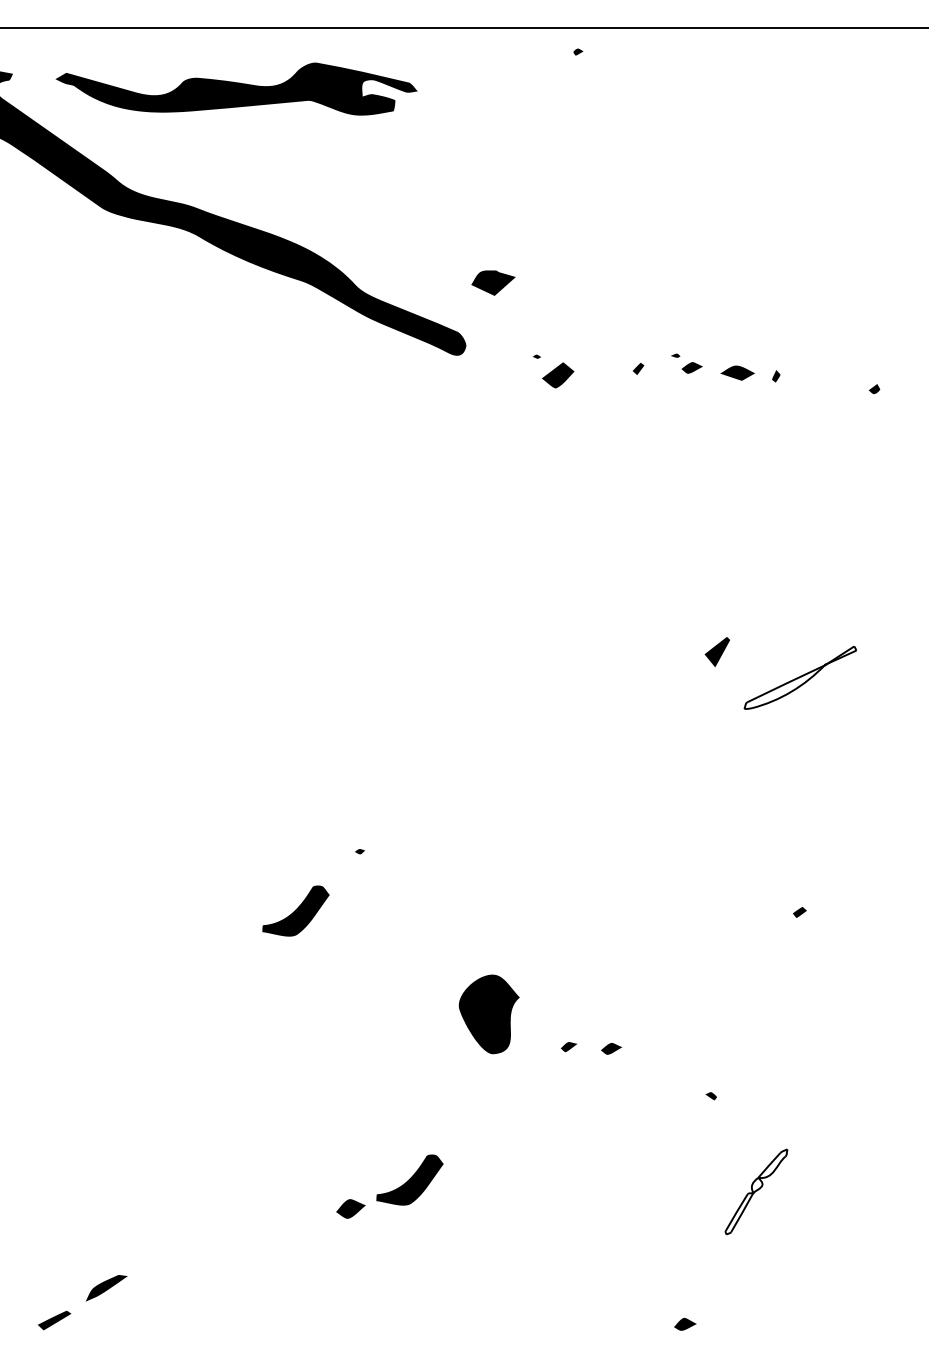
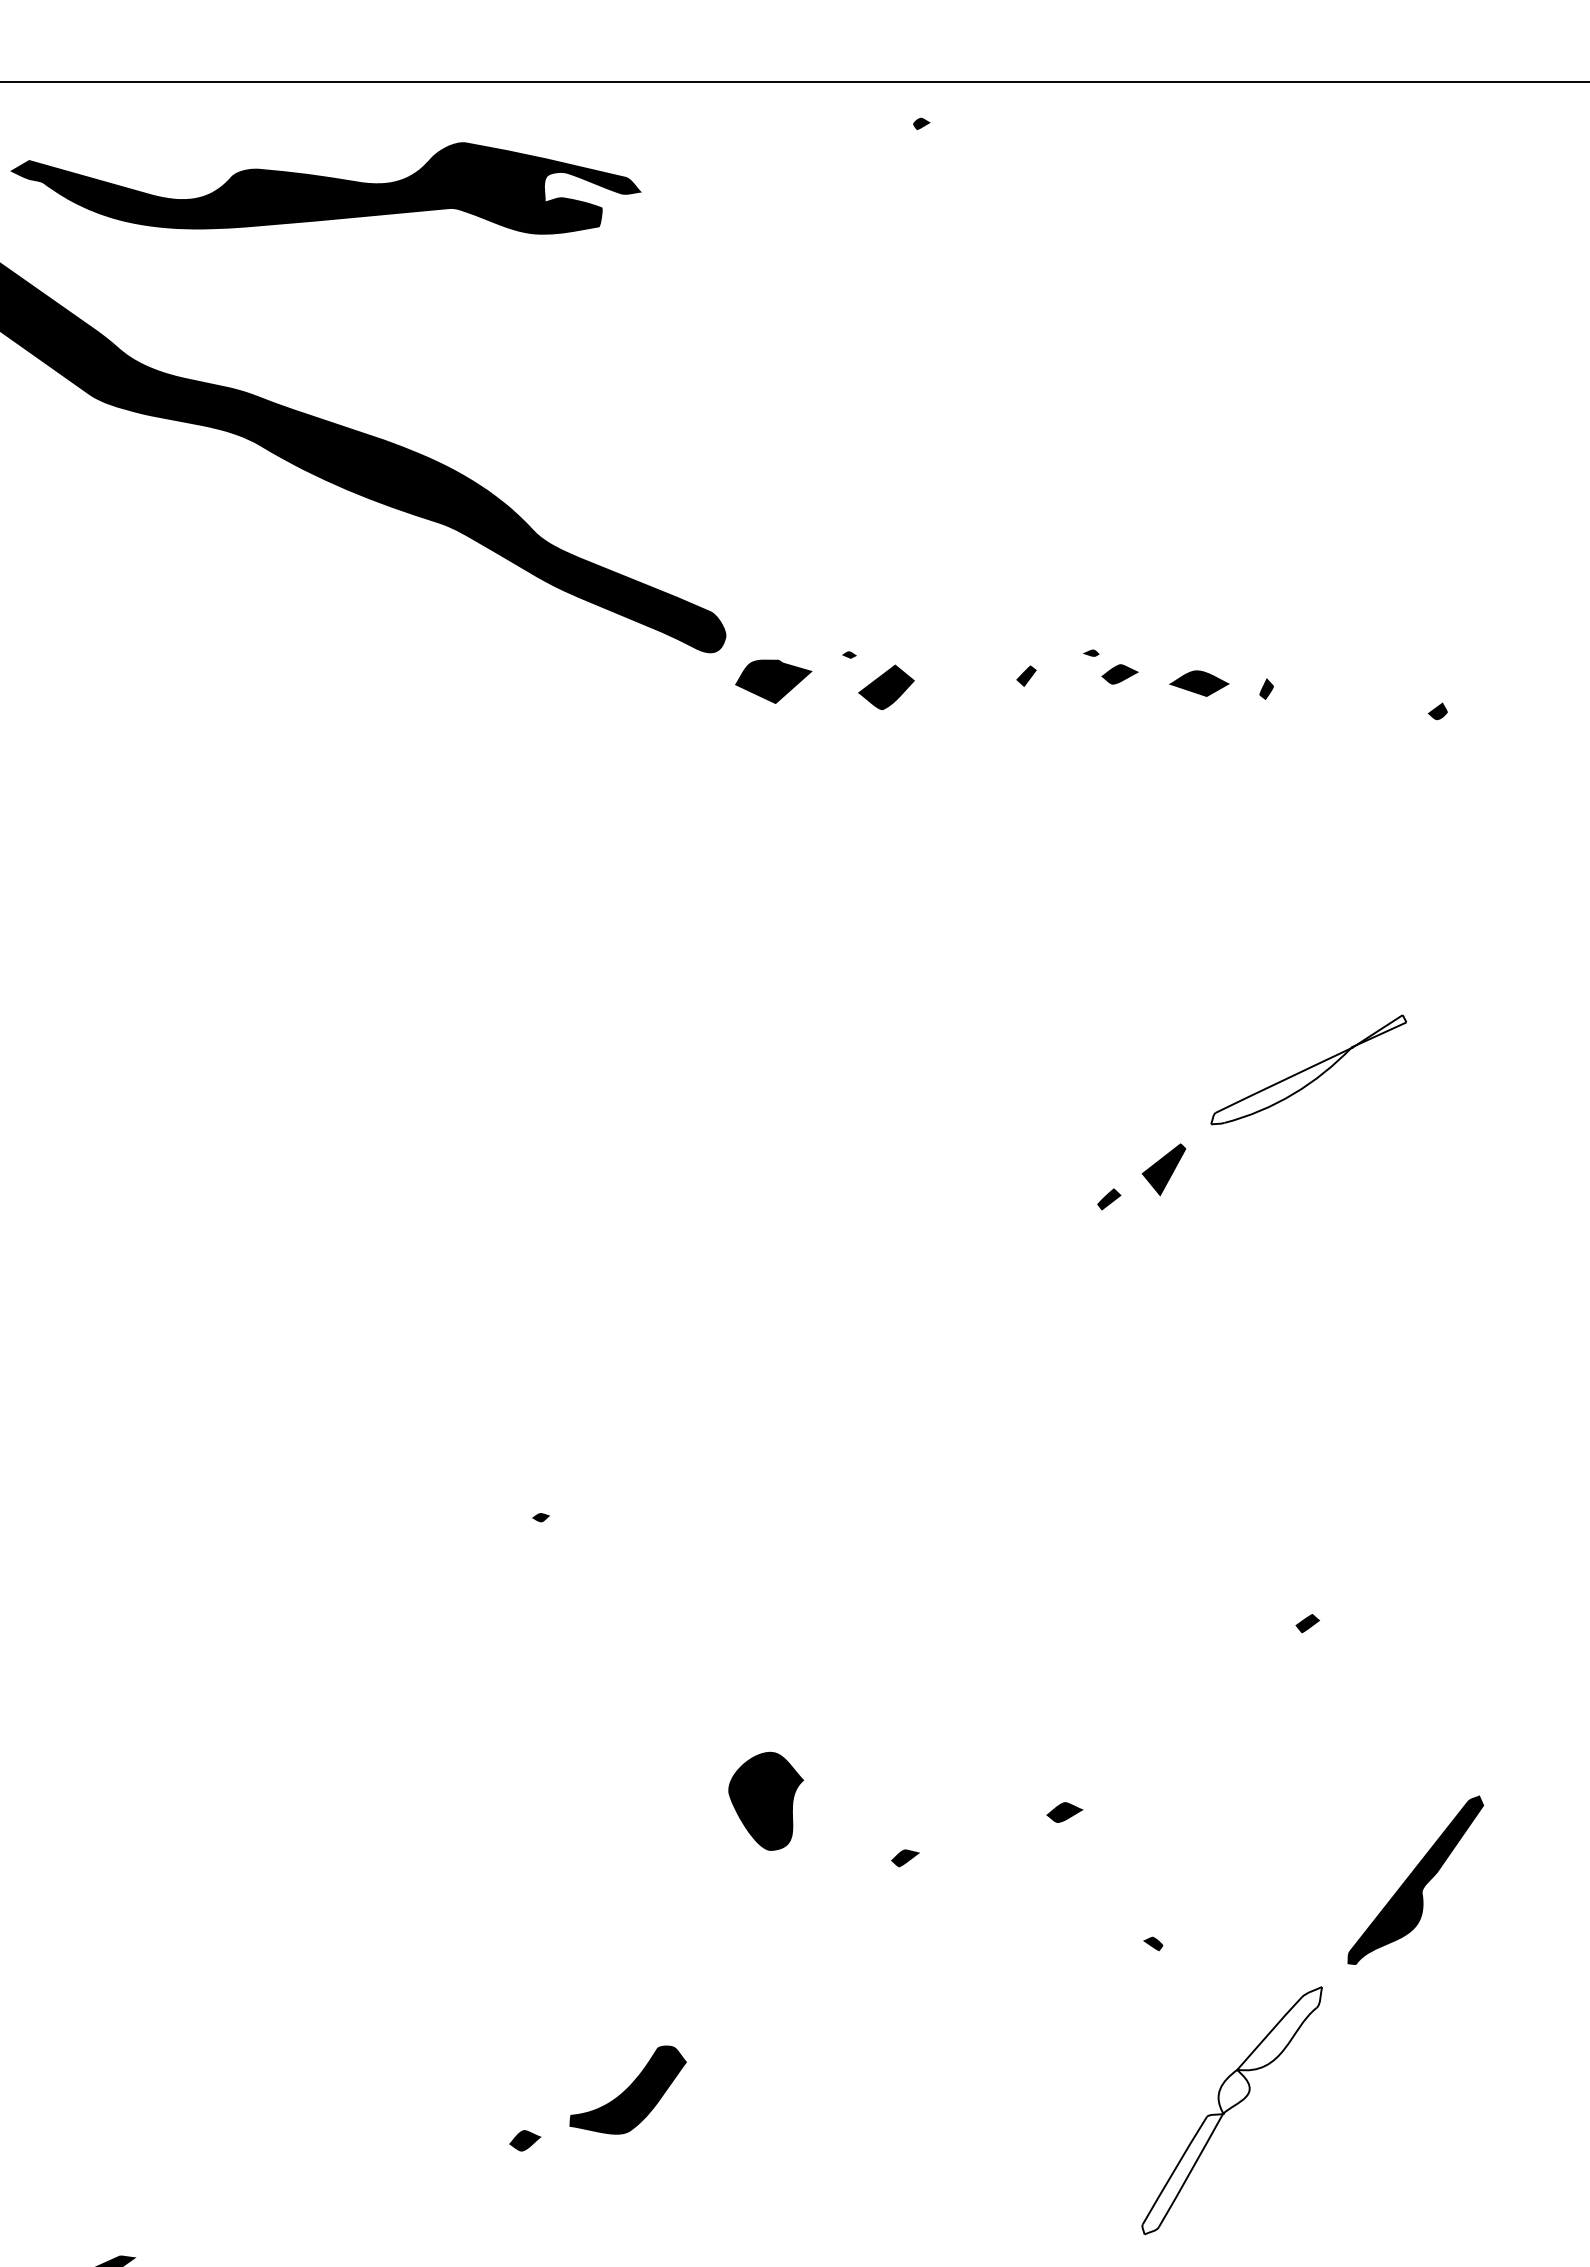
part: (493, 282) -> (773, 680), moved
fill: (686, 668) -> (1110, 1198), added
part: (799, 677) -> (1307, 1069), moved
part: (295, 910) -> (428, 1620), removed
part: (488, 1014) -> (765, 1801), size x0.71
part: (611, 1048) -> (1064, 1811), moved
part: (861, 1059) -> (1415, 1879), added
part: (756, 1191) -> (1232, 2110), size x1.67
part: (350, 1209) -> (524, 2141), size x0.62

